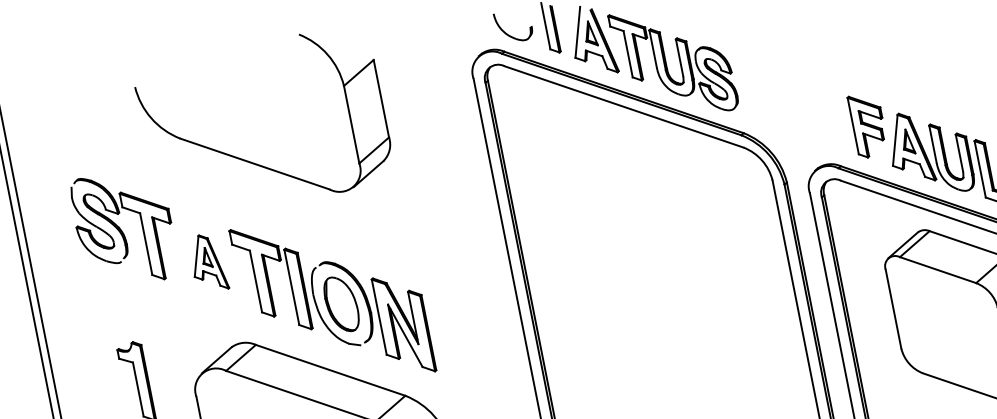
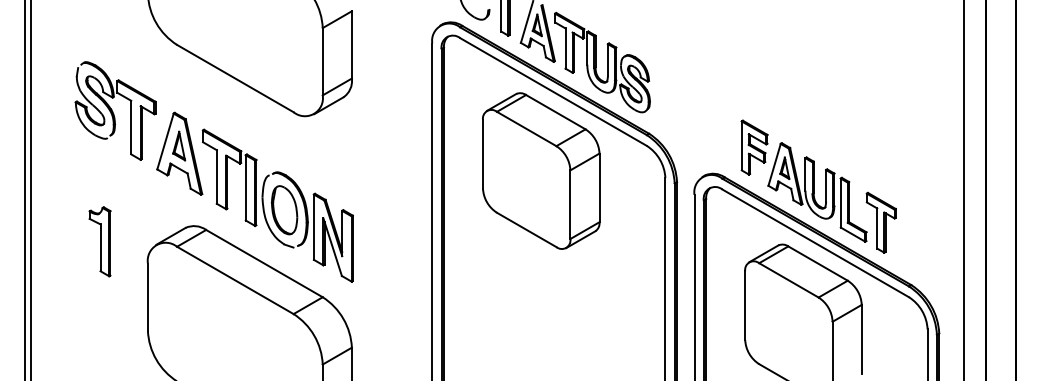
part: (628, 200) -> (541, 170), added
part: (207, 262) -> (179, 153), size x1.67

